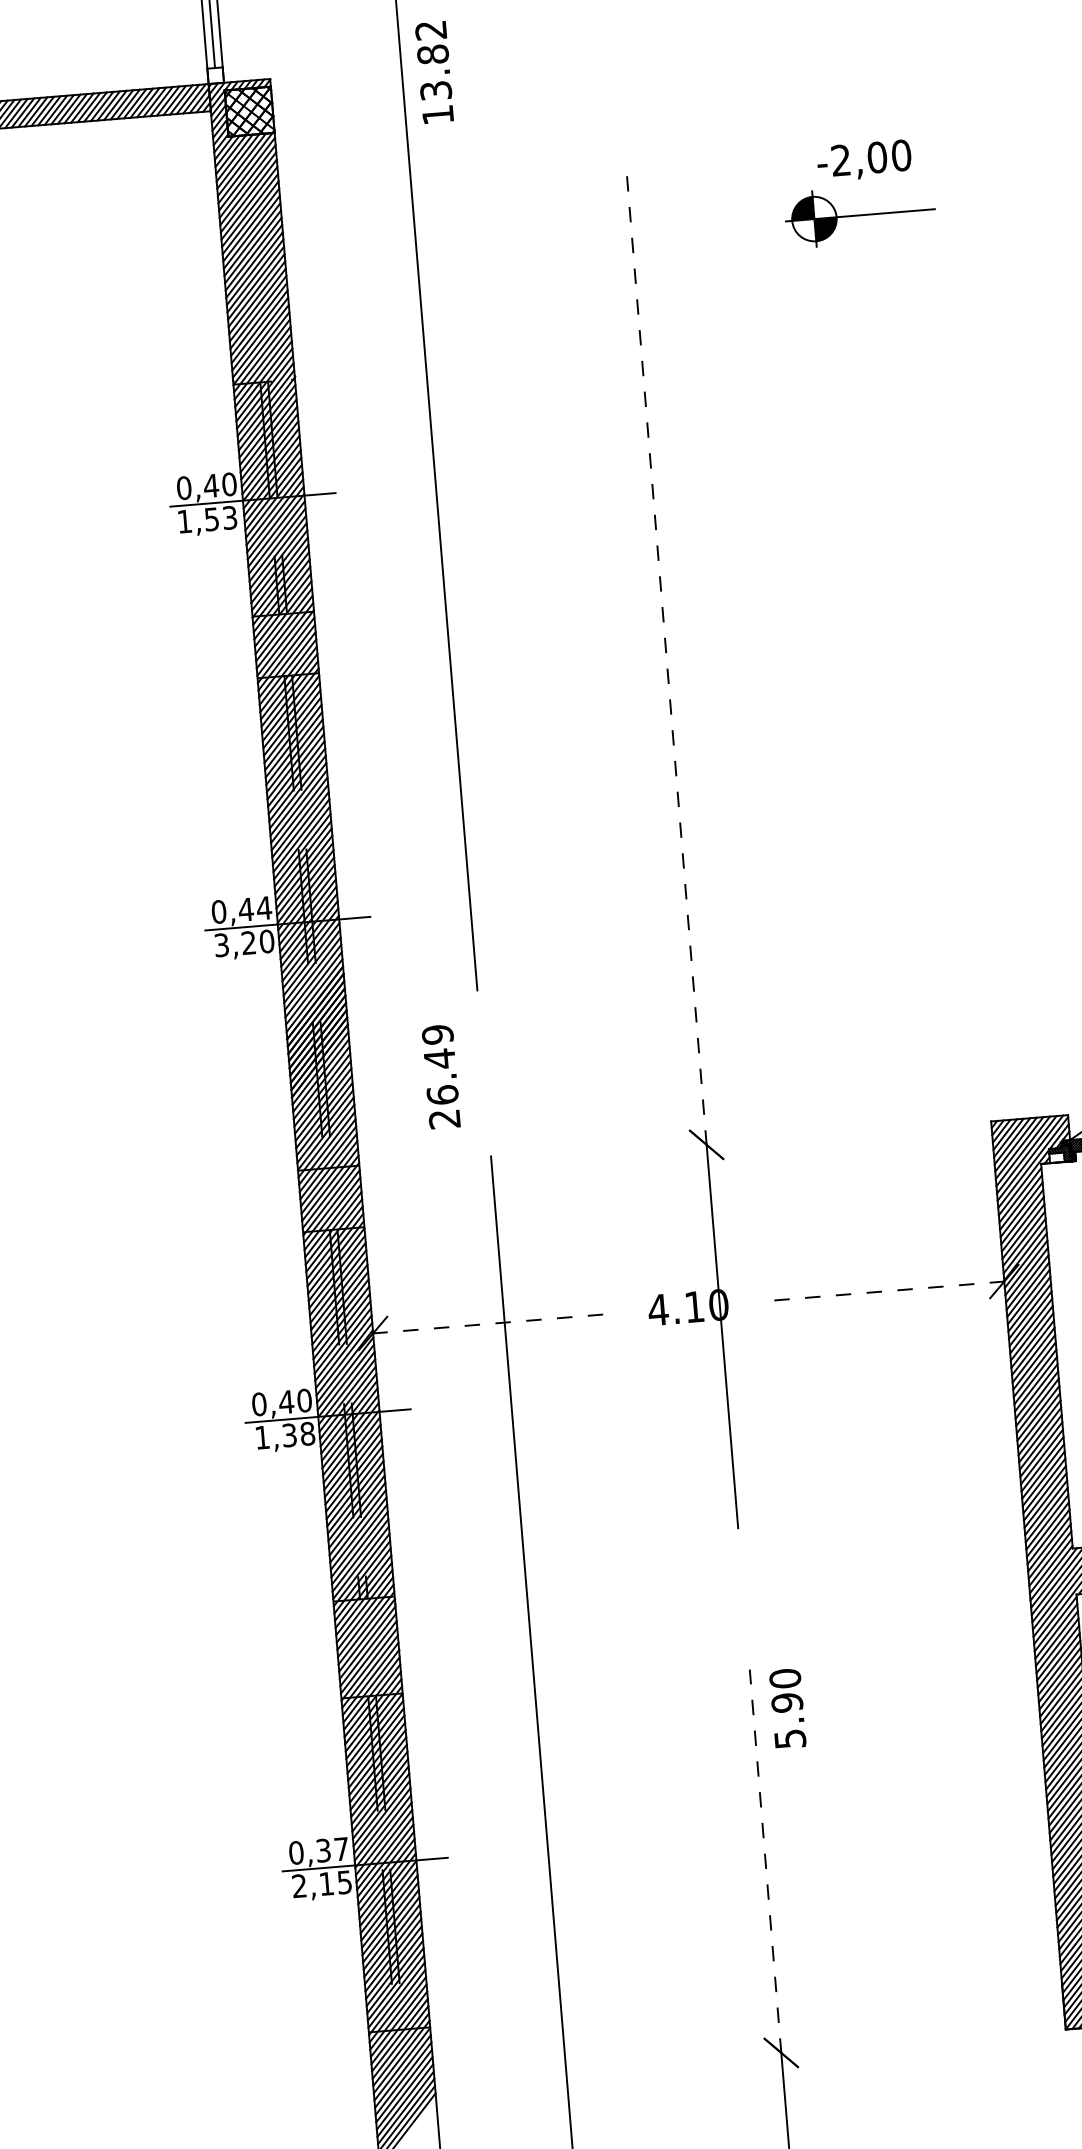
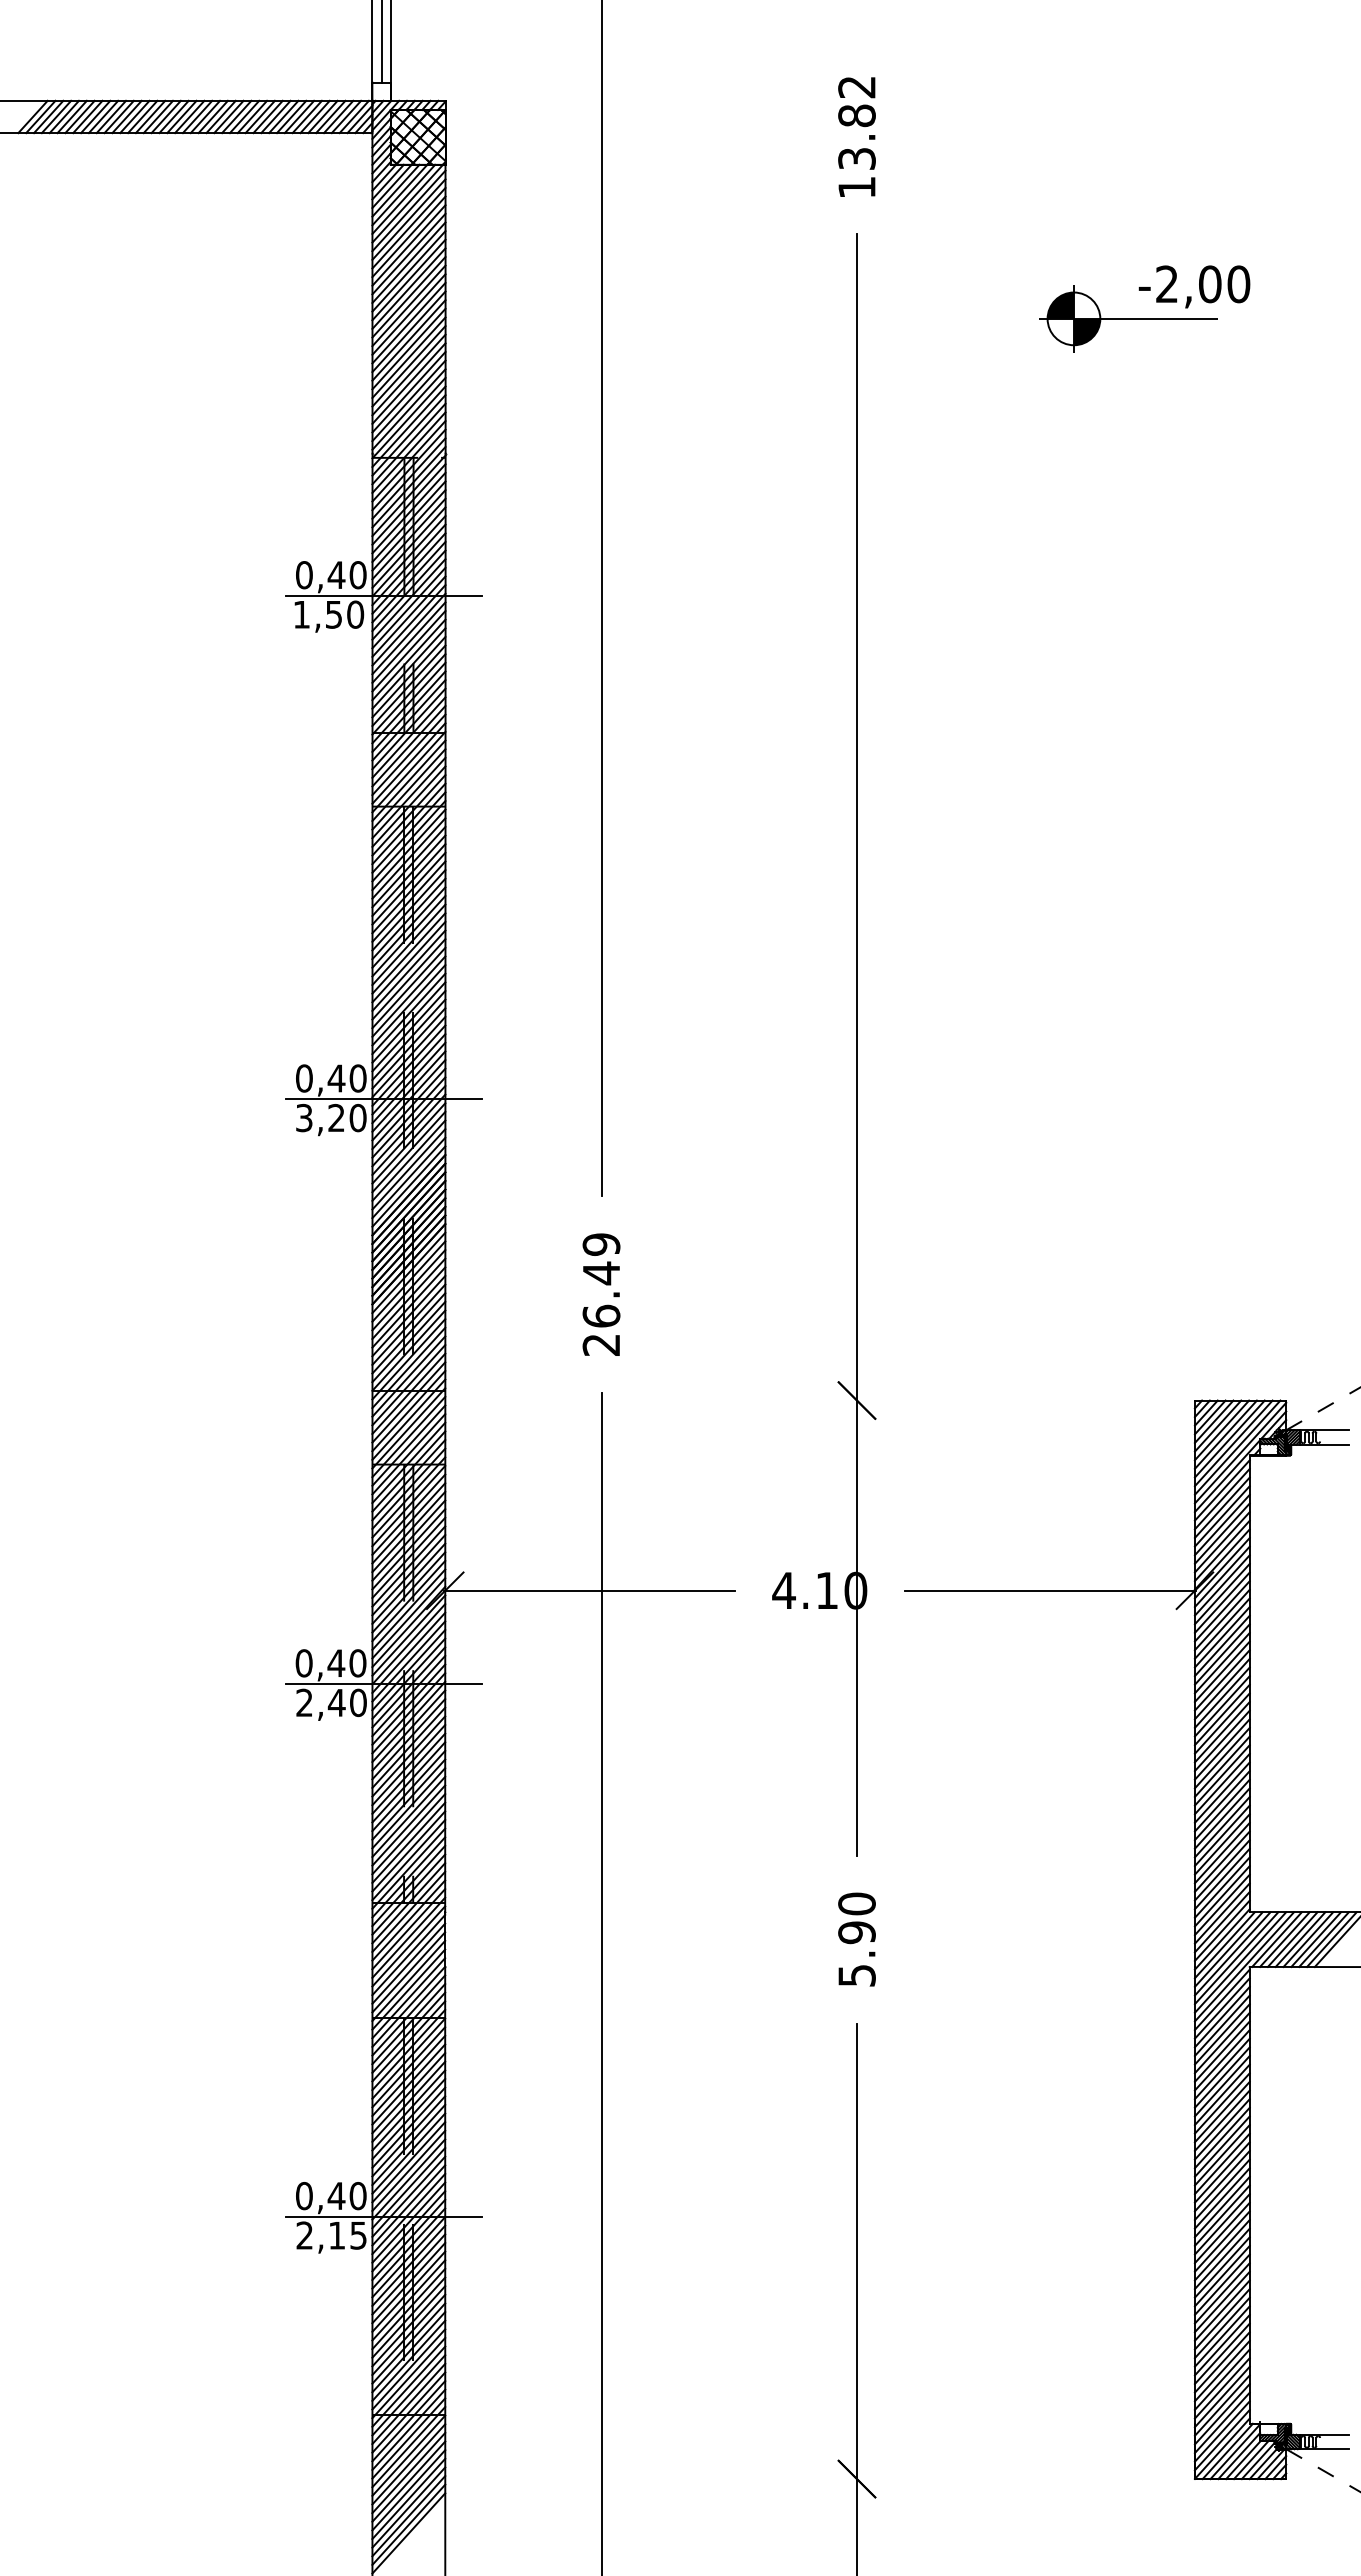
text: (434, 72) -> (856, 136), moved
text: (864, 160) -> (1194, 286), moved
text: (229, 517) -> (355, 614), 1,53 -> 1,50
line: (666, 653) -> (857, 817), dashed -> solid
text: (263, 908) -> (357, 1078), 0,44 -> 0,40
text: (441, 1076) -> (601, 1294), moved
line: (882, 1291) -> (1050, 1590), dashed -> solid
line: (494, 1323) -> (589, 1590), dashed -> solid
text: (285, 1435) -> (331, 1702), 1,38 -> 2,40
text: (787, 1708) -> (856, 1939), moved
text: (331, 1850) -> (346, 2196), 0,37 -> 0,40
line: (765, 1861) -> (857, 2251), dashed -> solid

